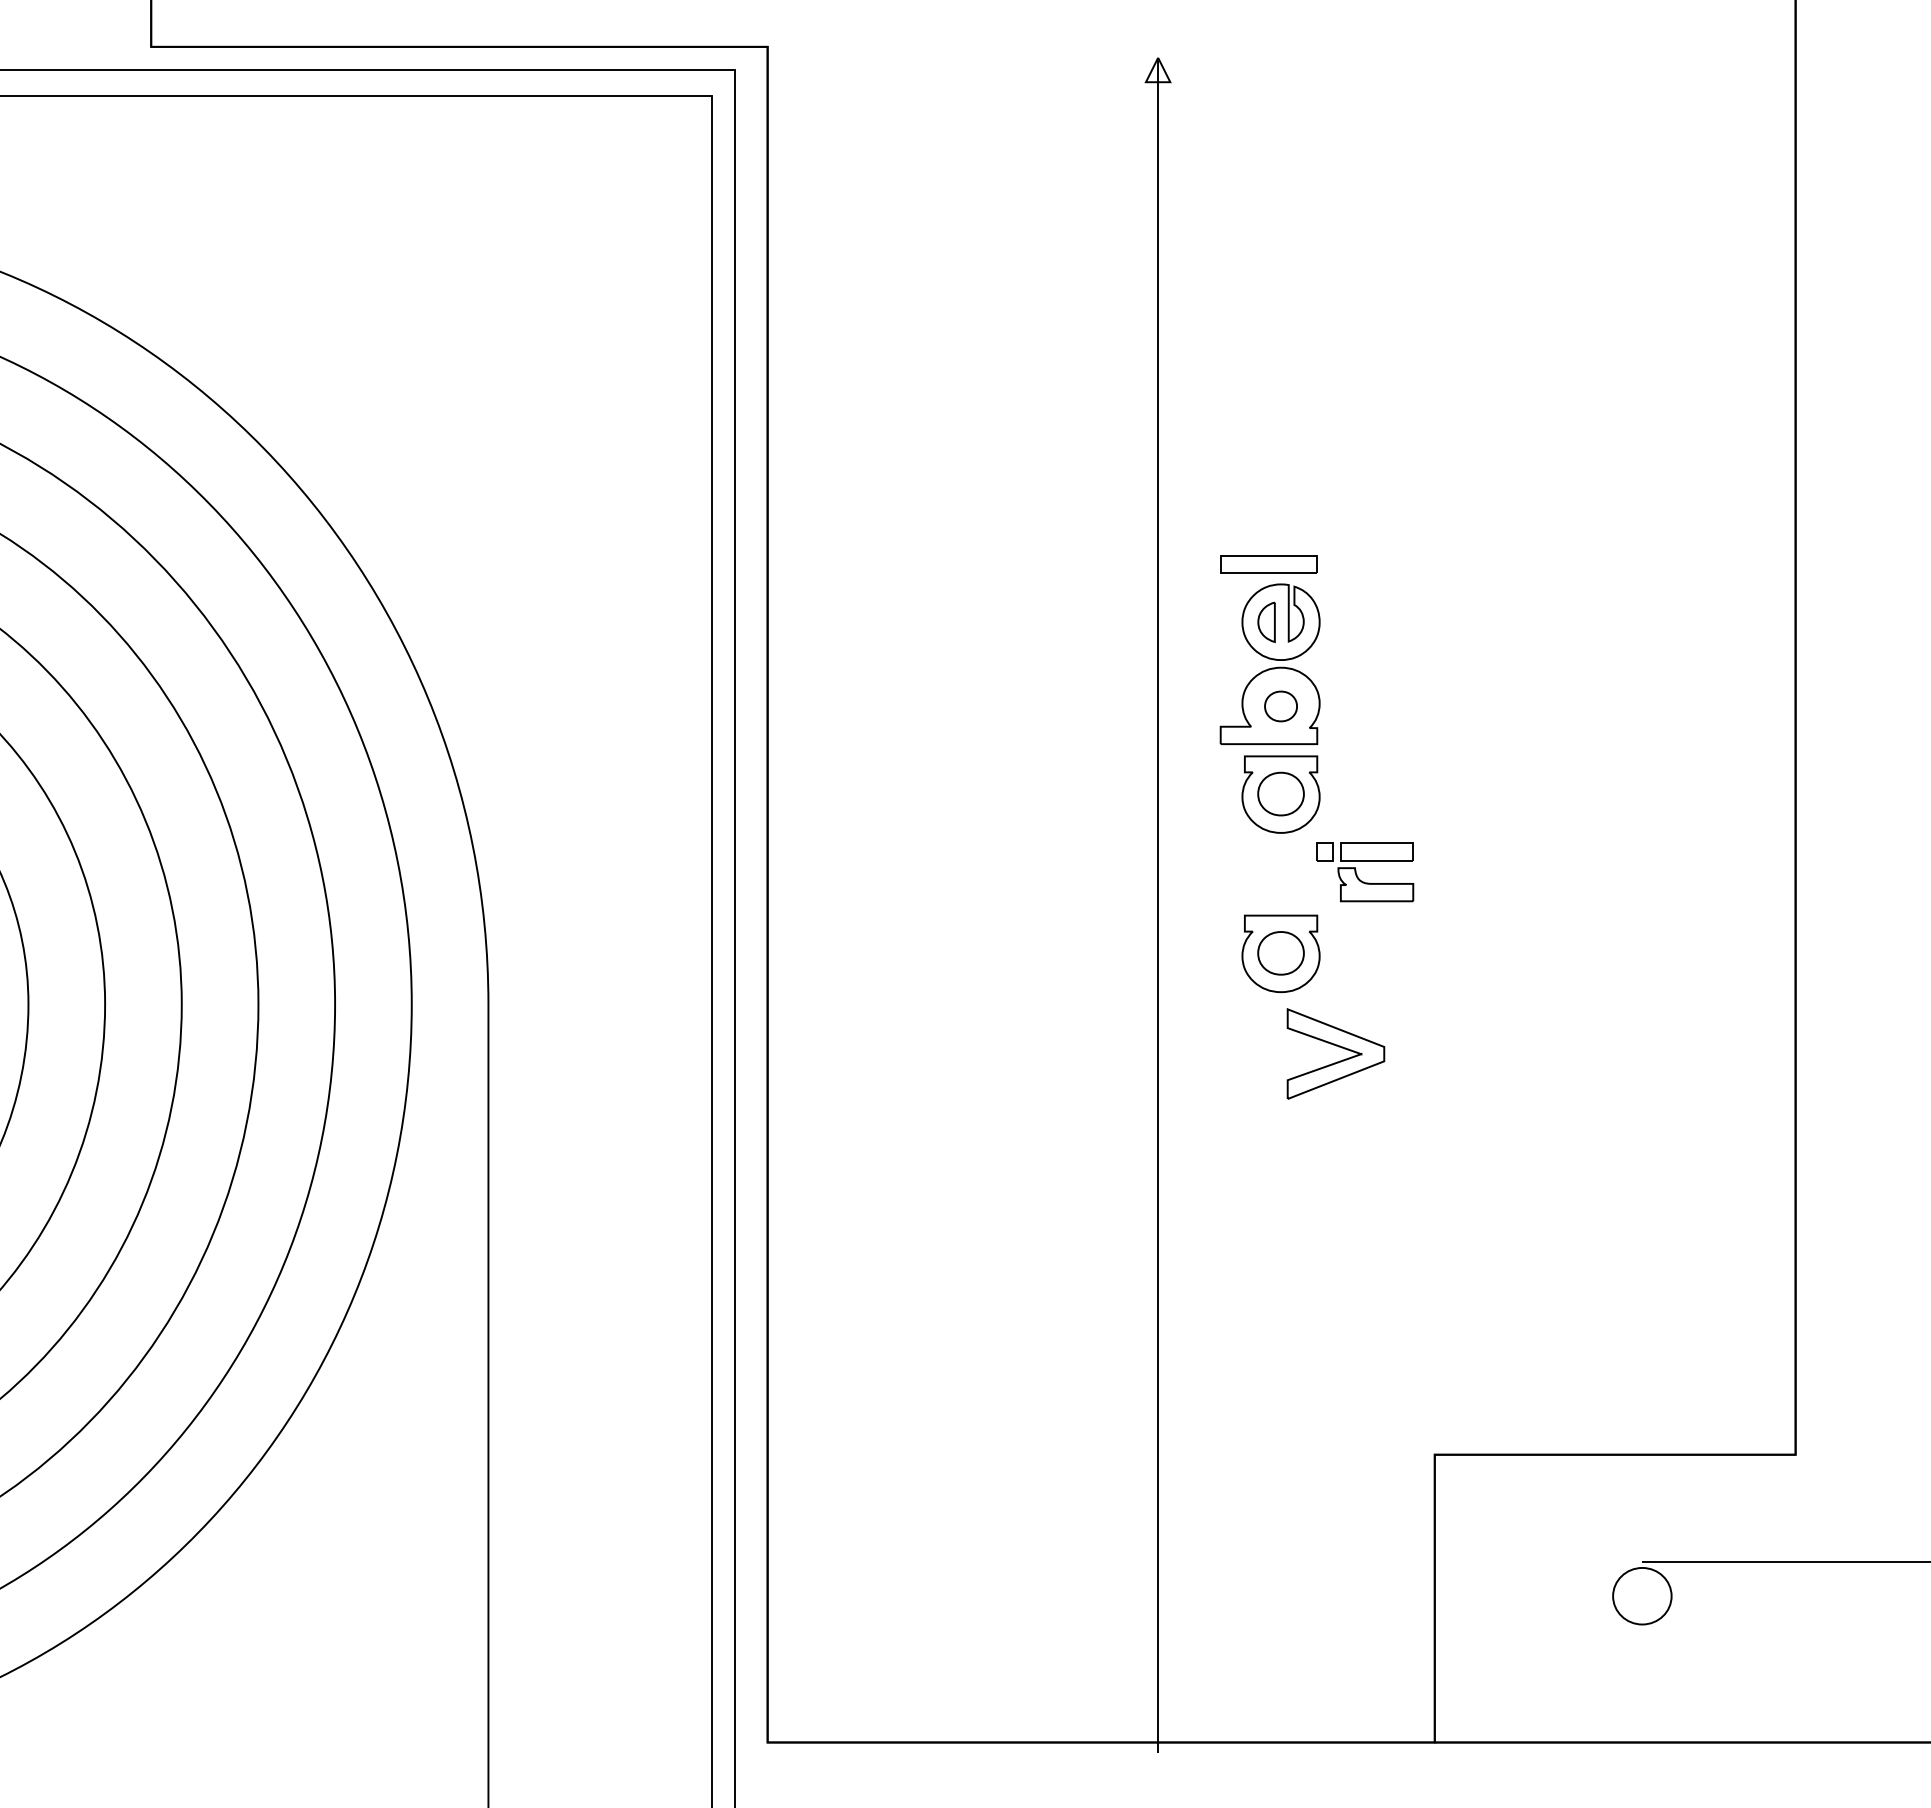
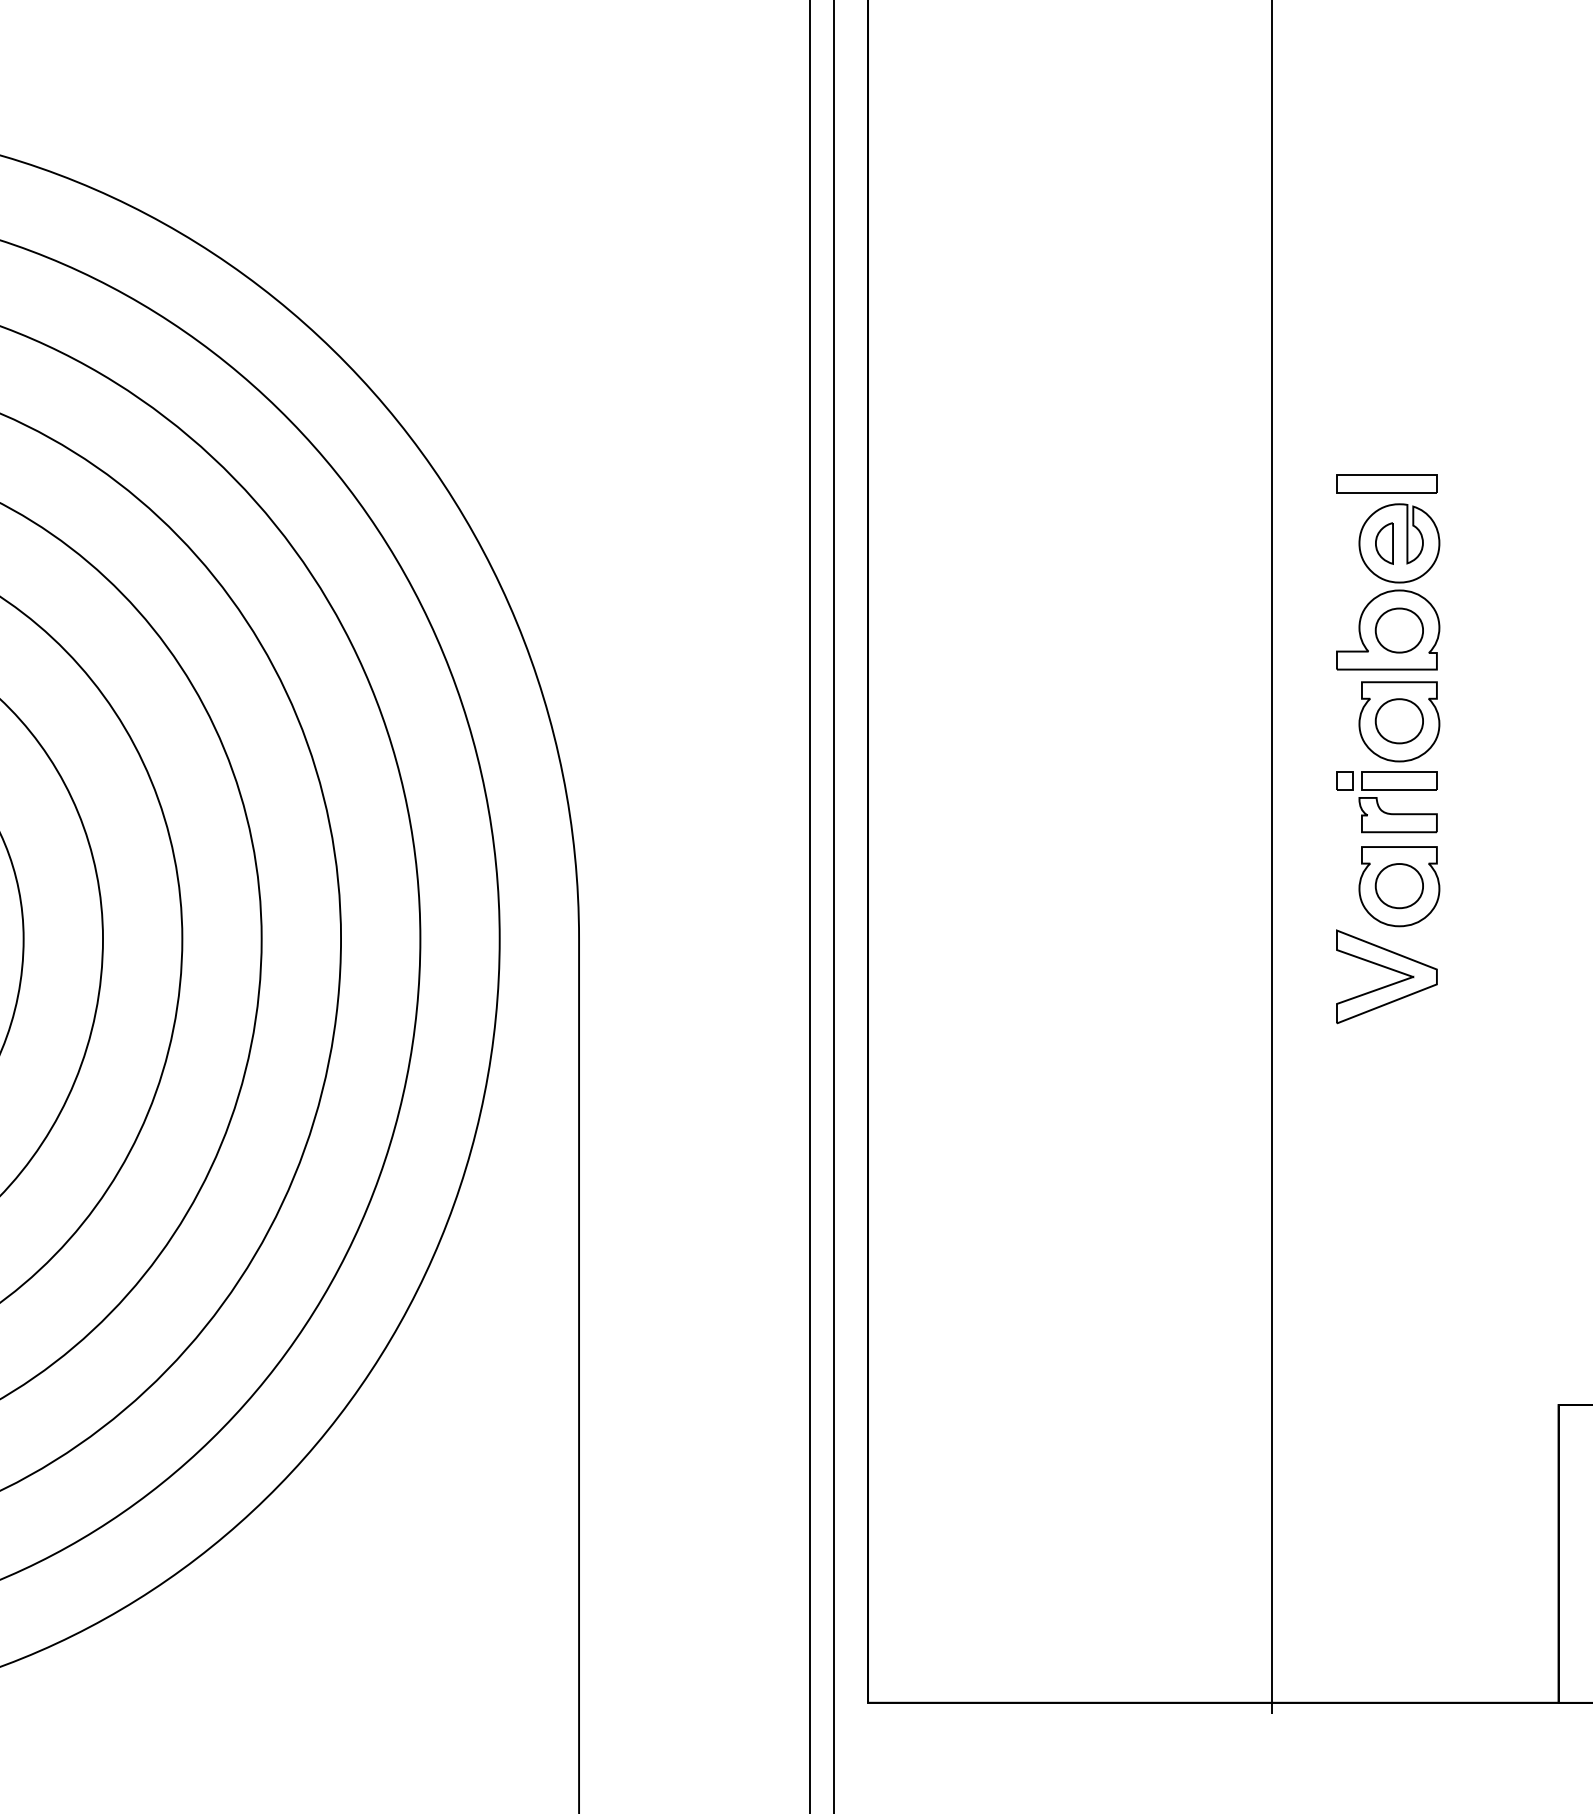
part: (1280, 706) -> (1398, 630), size x1.43
part: (1358, 876) -> (1380, 806), moved
part: (1336, 1046) -> (1387, 969), moved

